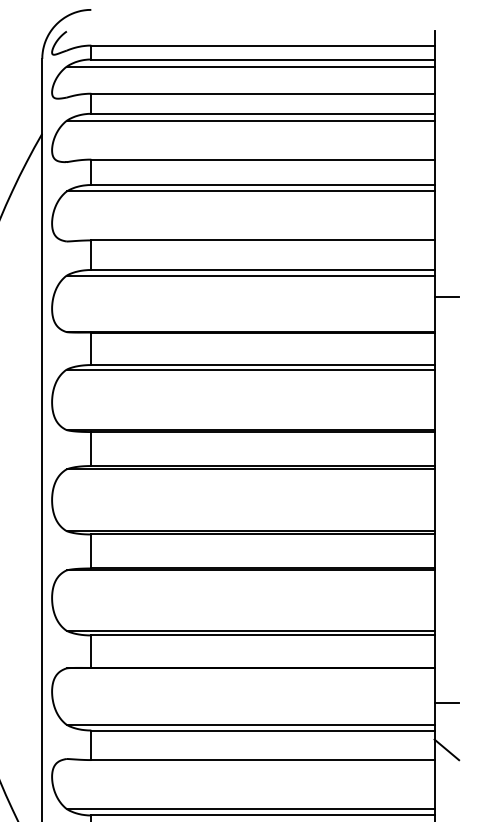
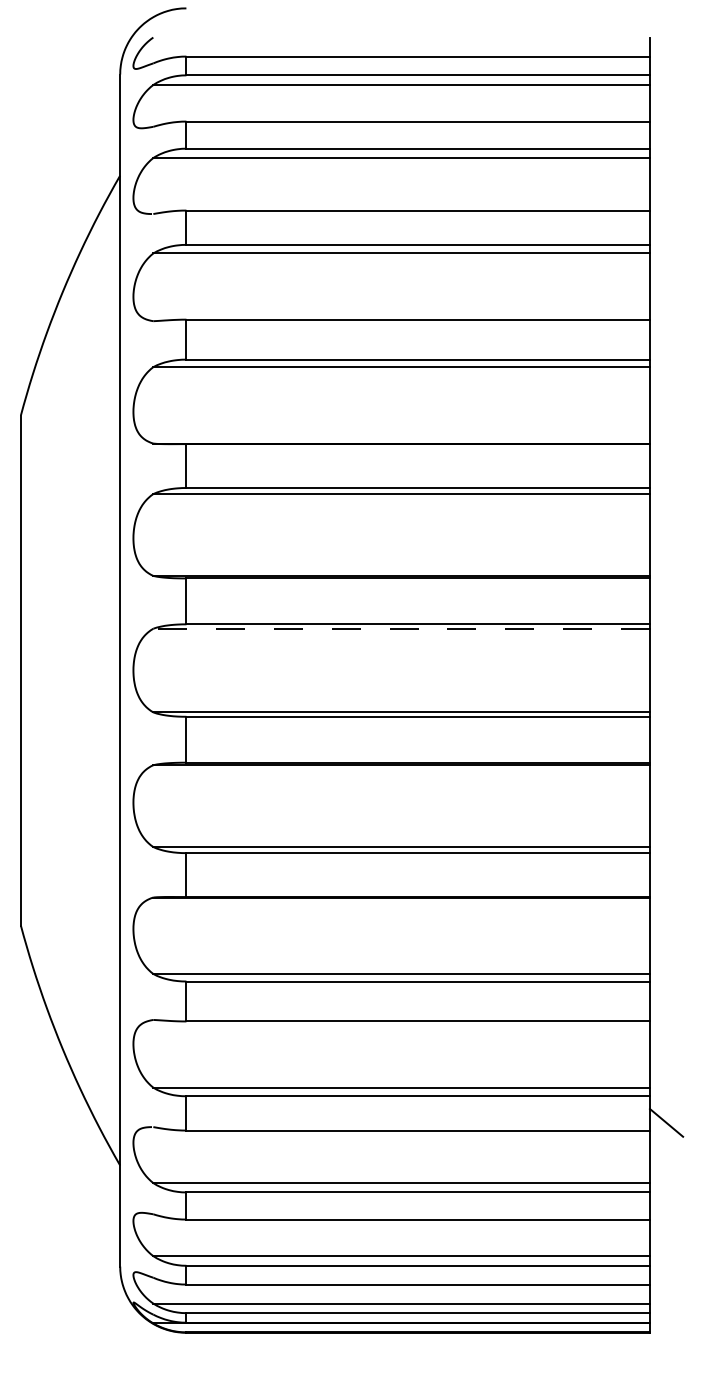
line: (446, 297) -> (666, 396), removed
line: (250, 469) -> (401, 628), solid -> dashed
line: (446, 703) -> (666, 944), removed
line: (446, 749) -> (666, 1007), removed

